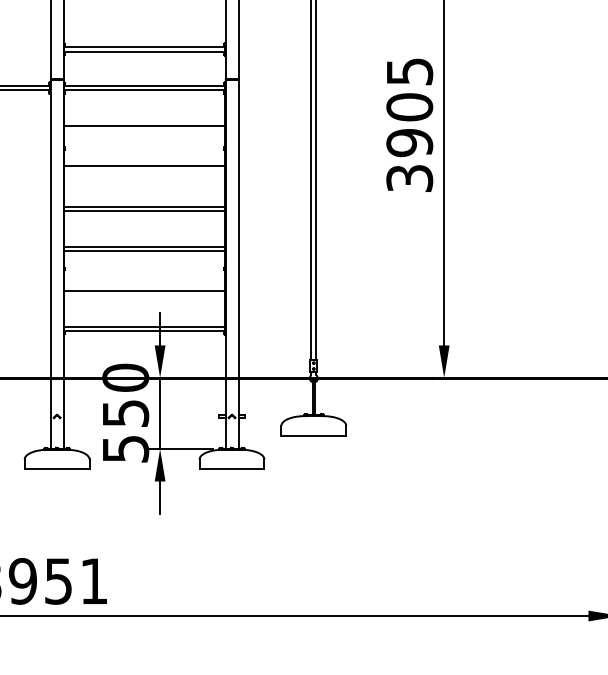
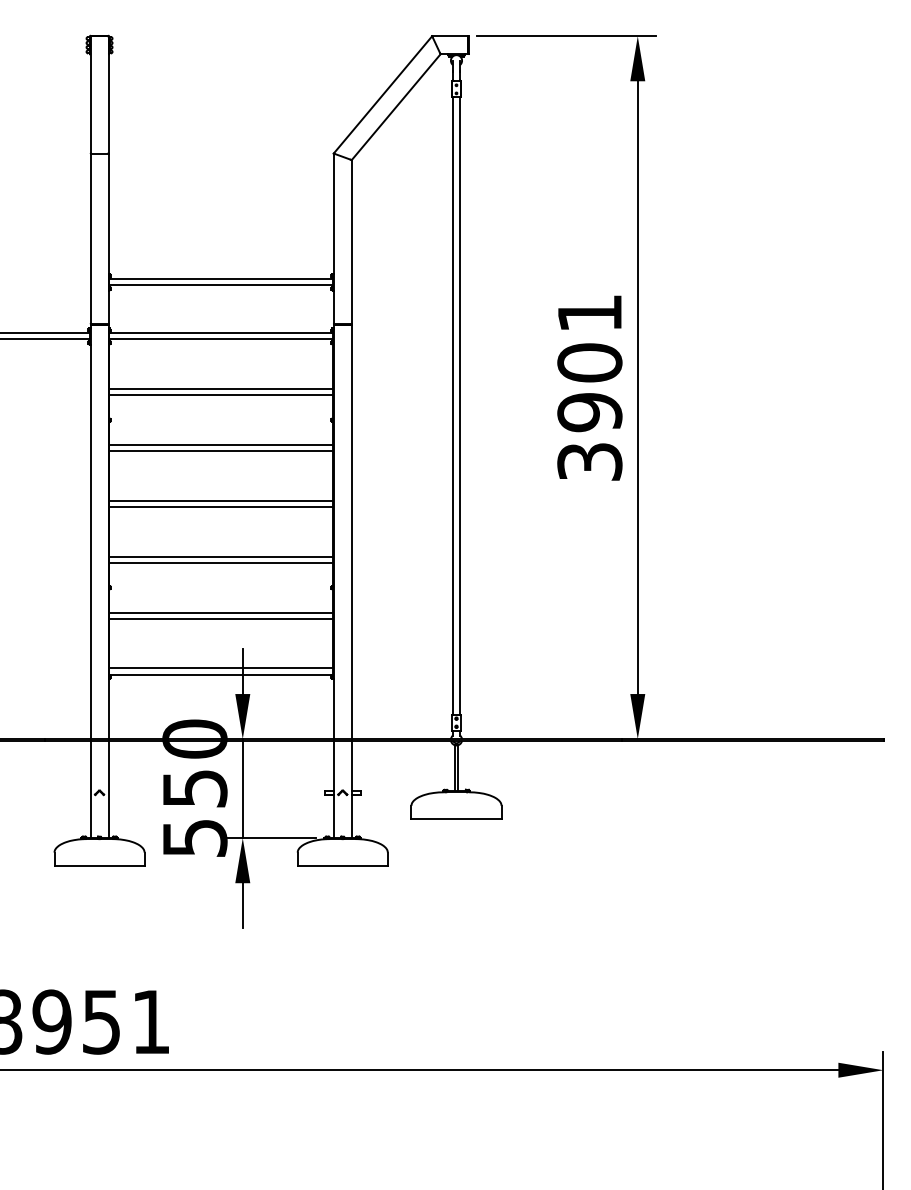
text: (410, 71) -> (590, 313), 3905 -> 3901
line: (144, 130) -> (220, 395), added
line: (144, 171) -> (220, 451), added
line: (144, 286) -> (220, 612), added

